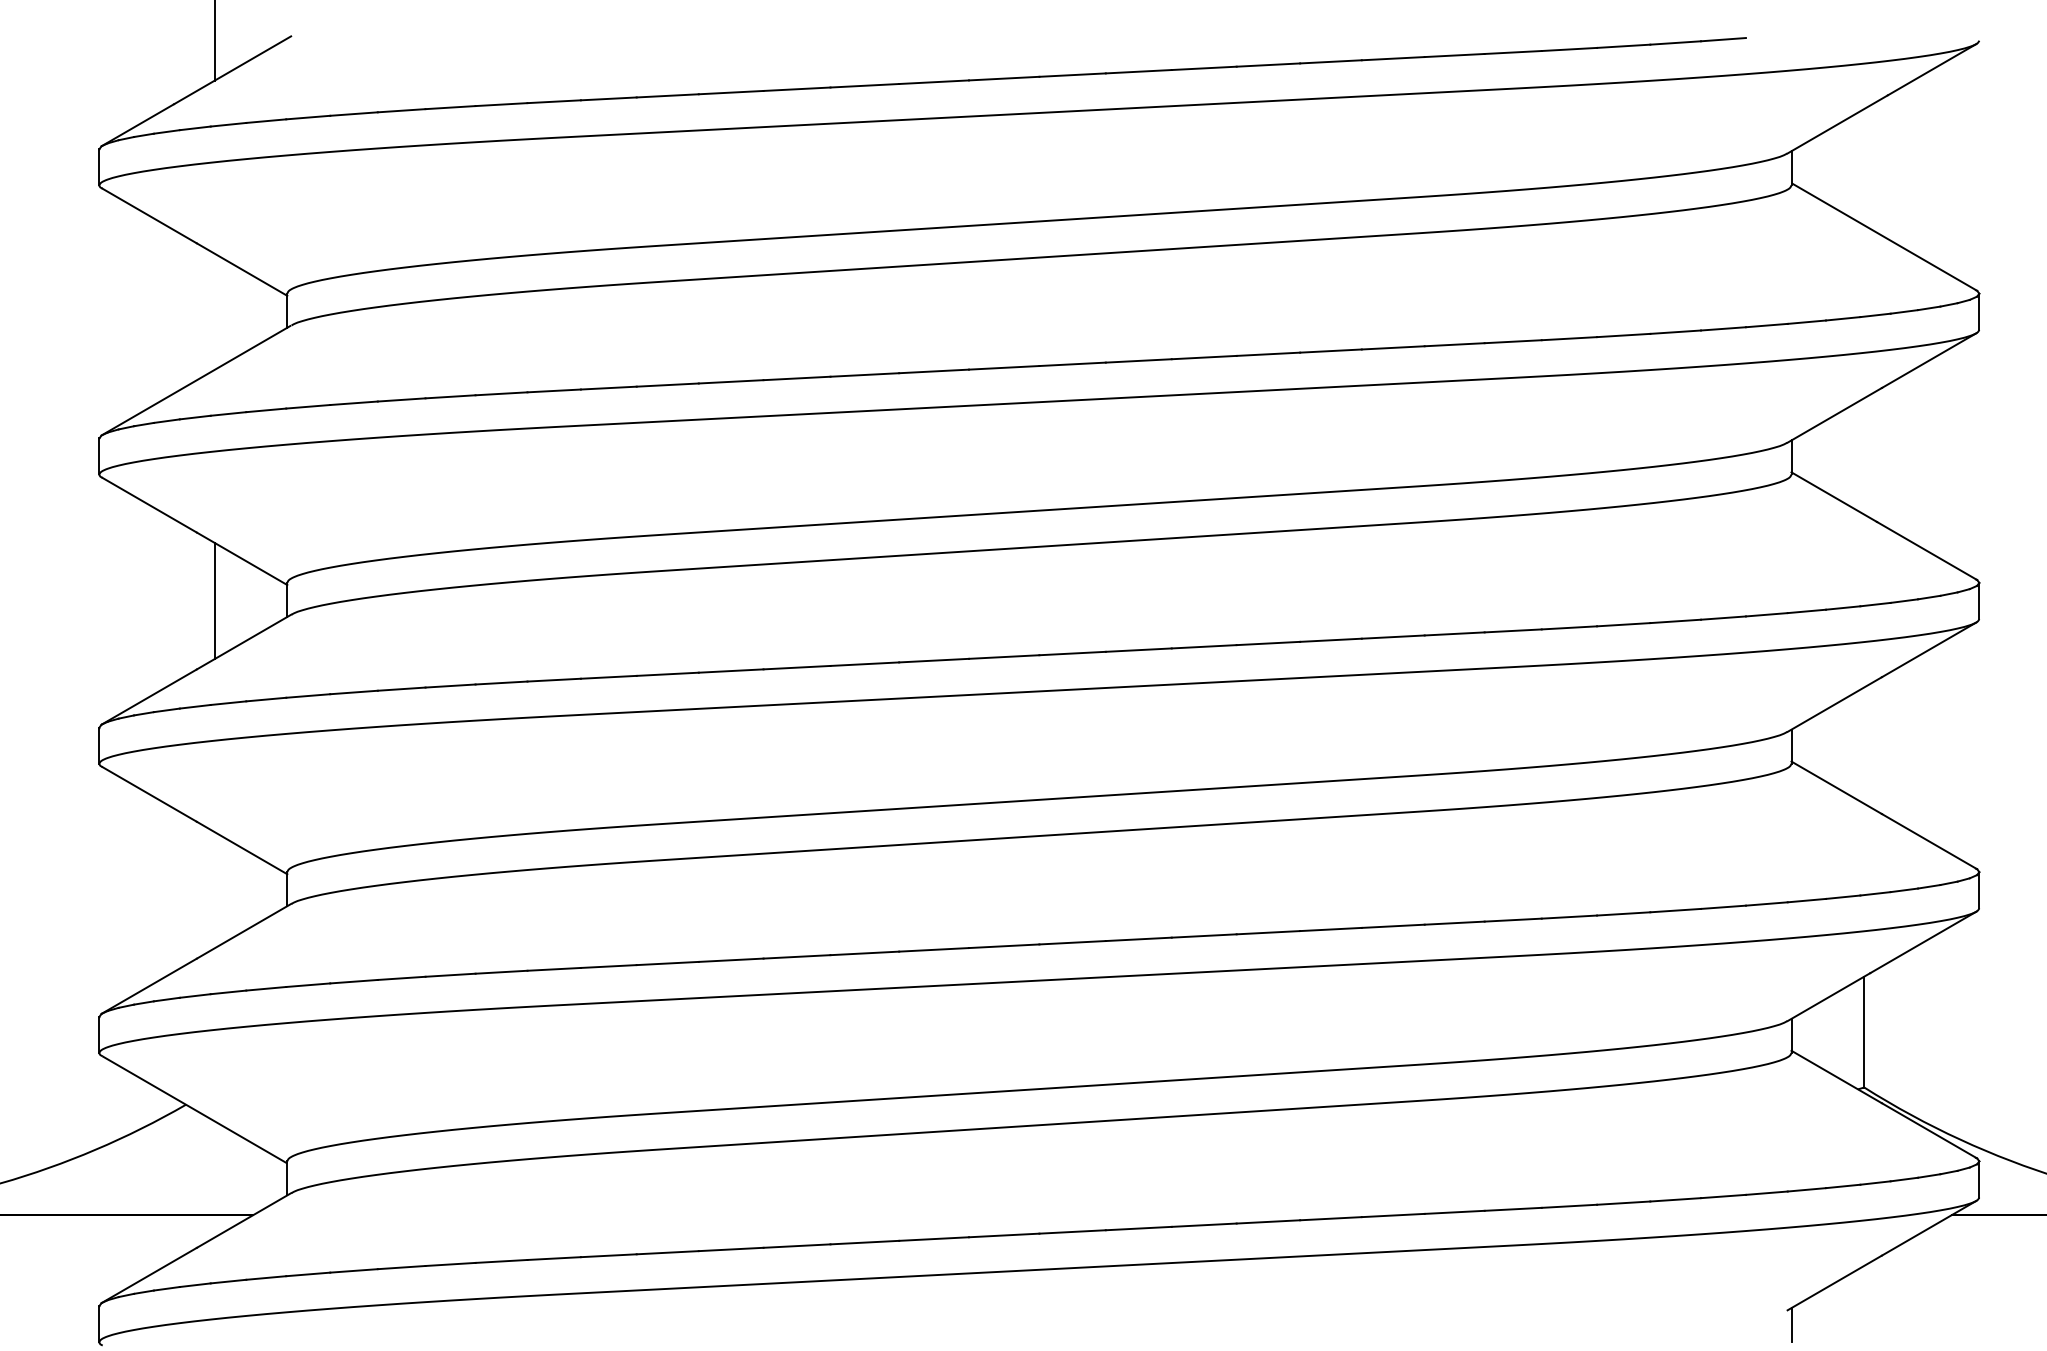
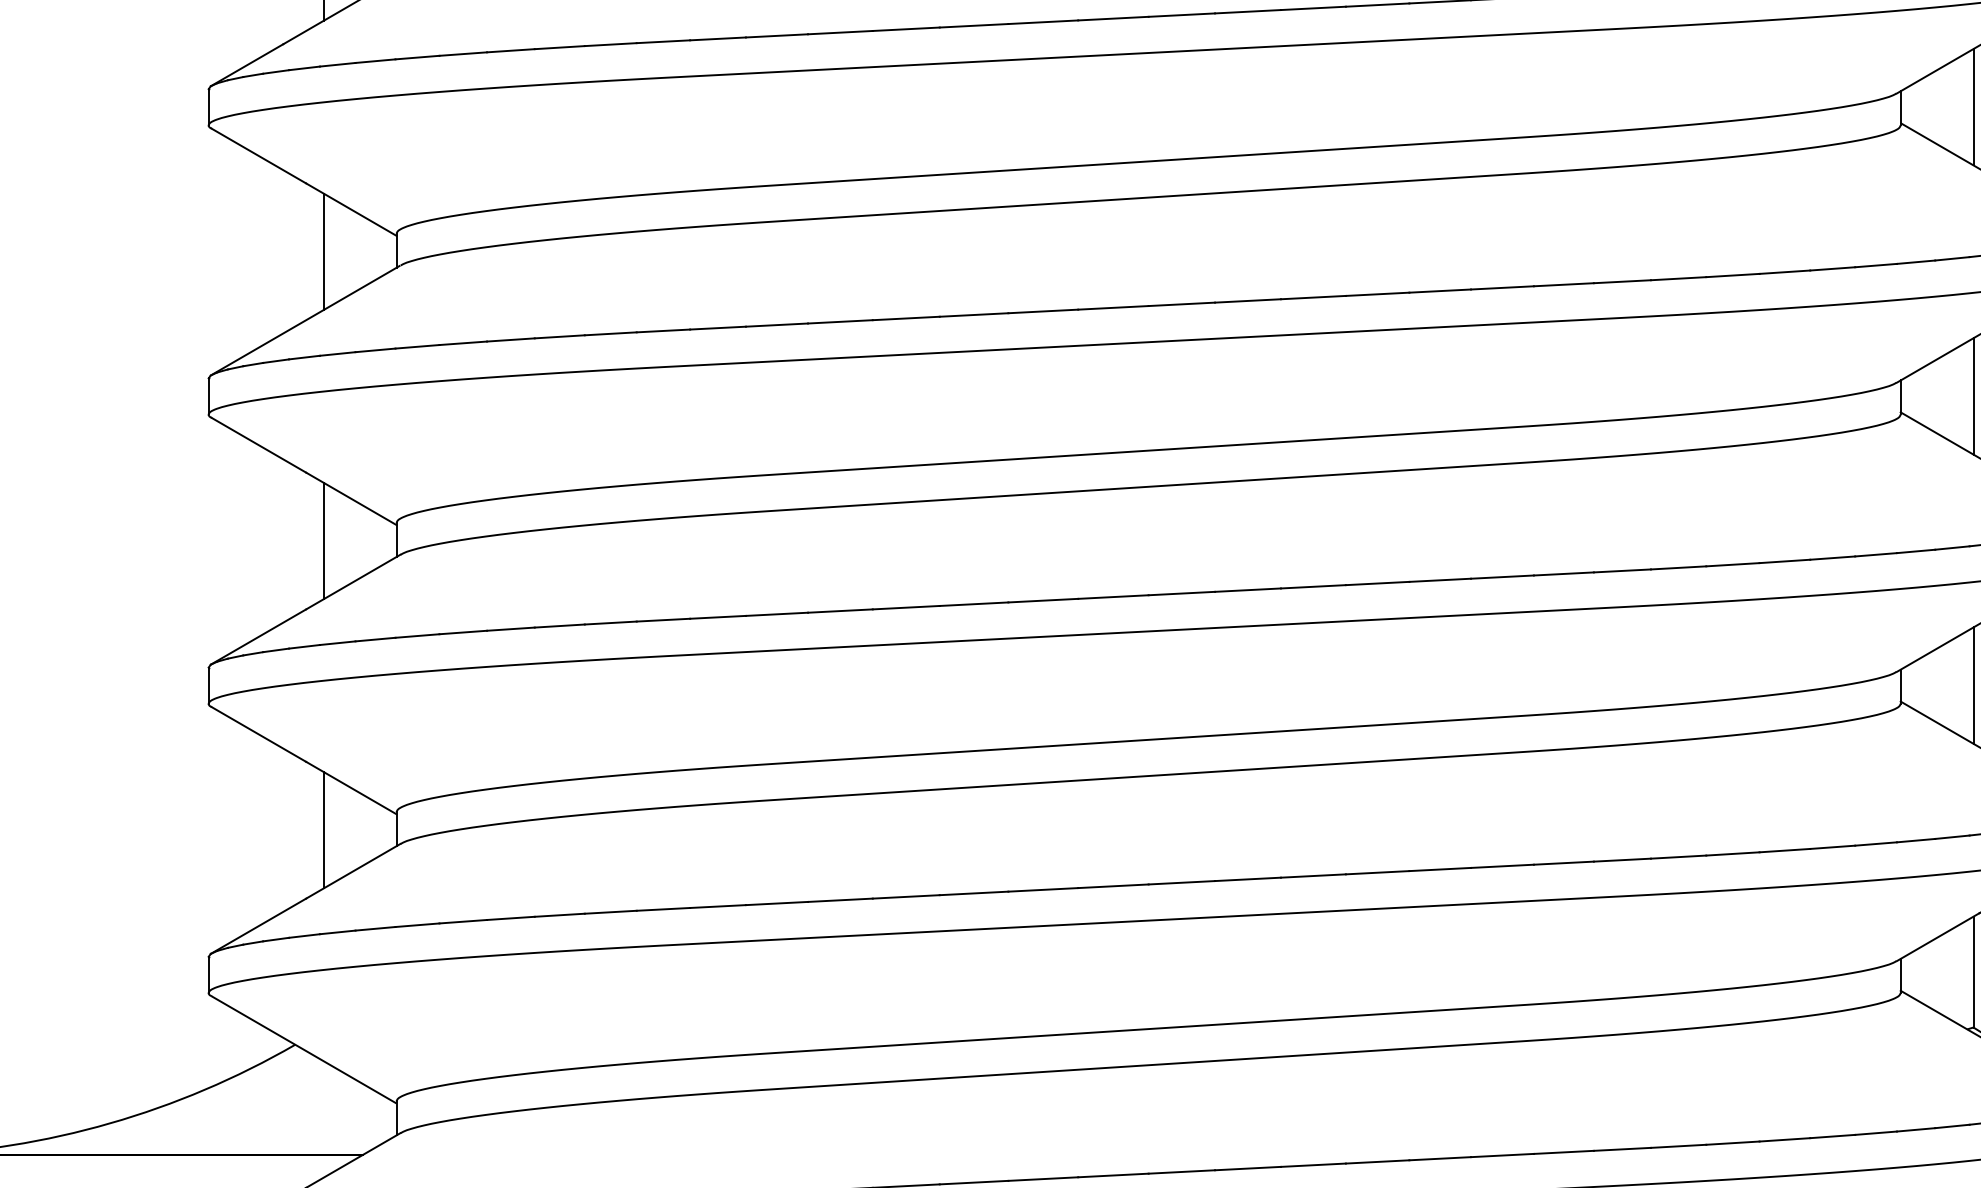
line: (1864, 167) -> (1973, 107), added
line: (214, 311) -> (323, 251), added
line: (1864, 456) -> (1973, 396), added
line: (1864, 745) -> (1973, 685), added
line: (214, 890) -> (323, 830), added

